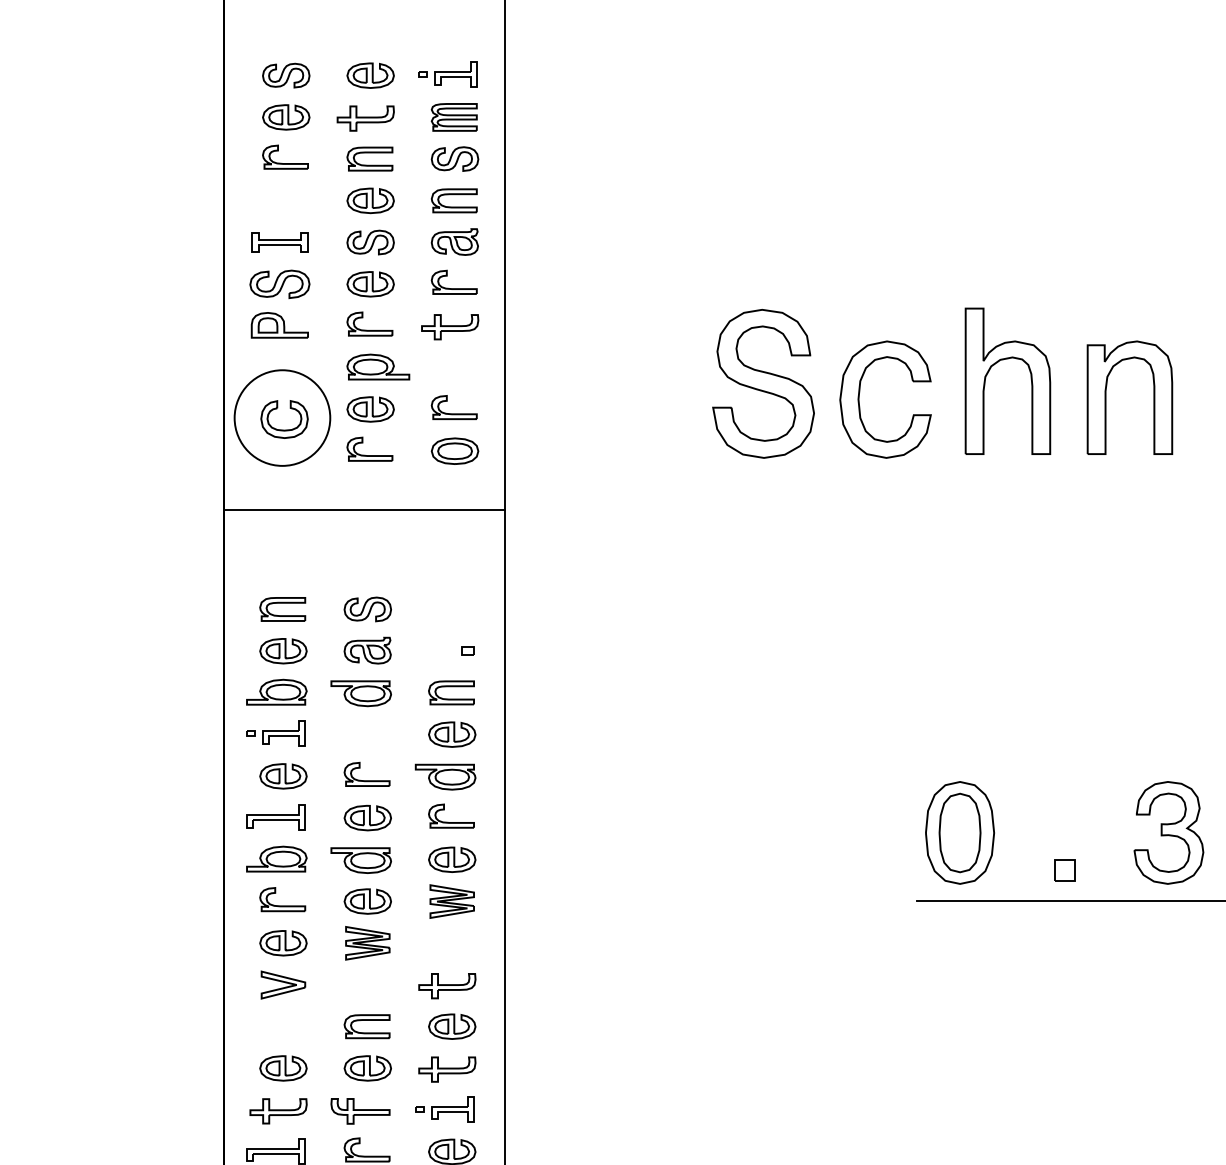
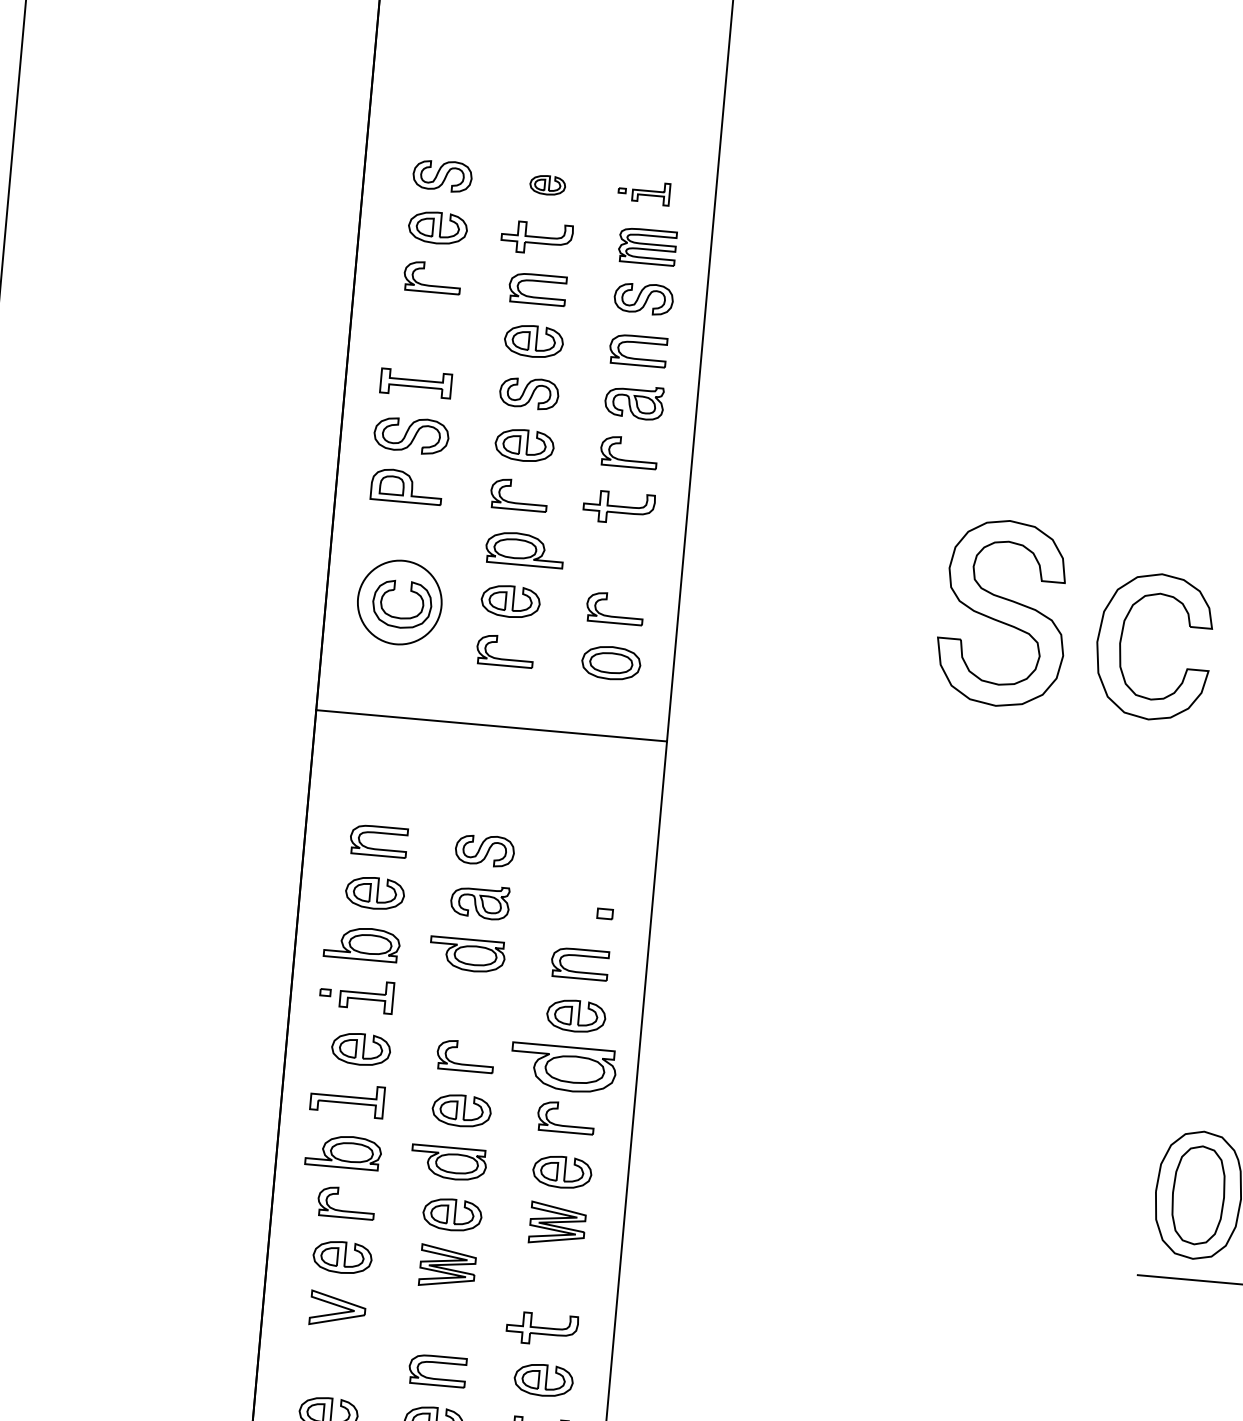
part: (447, 74) -> (643, 192), size x0.7
part: (370, 75) -> (547, 185), size x0.6
circle: (282, 417) -> (399, 601), size x0.7
part: (445, 776) -> (563, 1067), size x1.4

